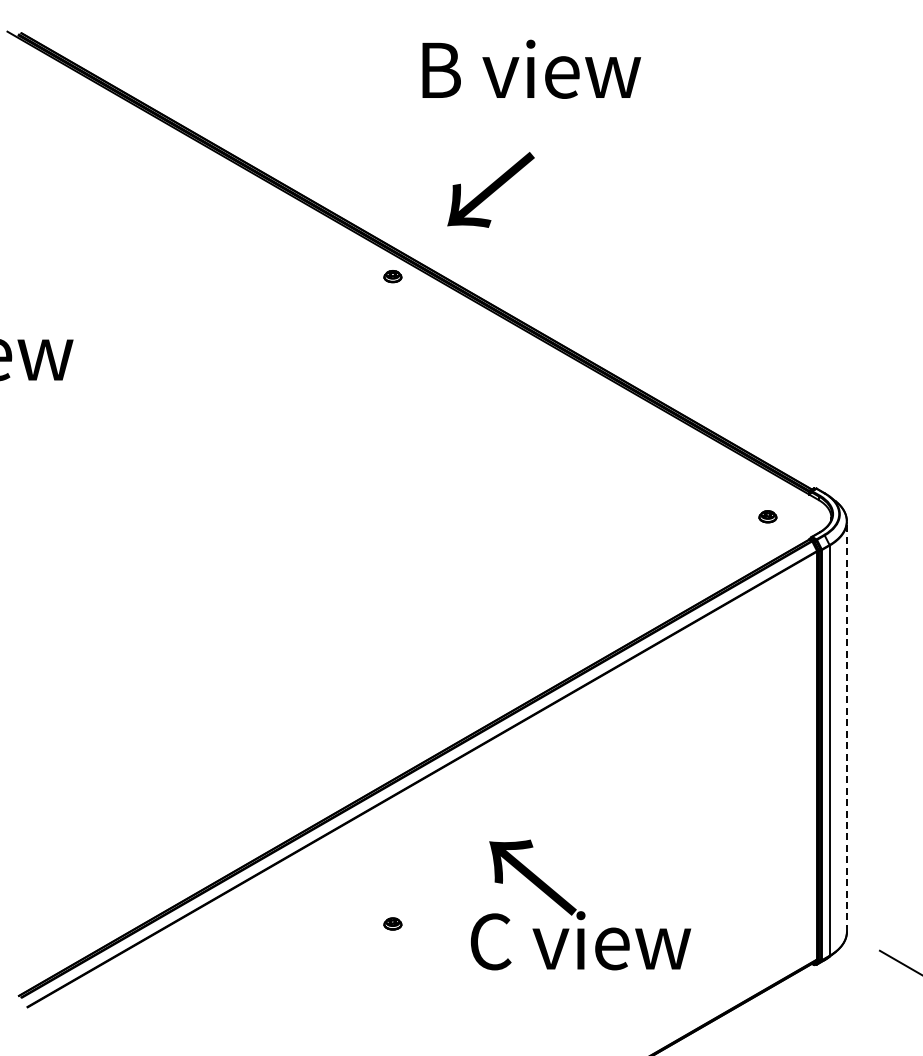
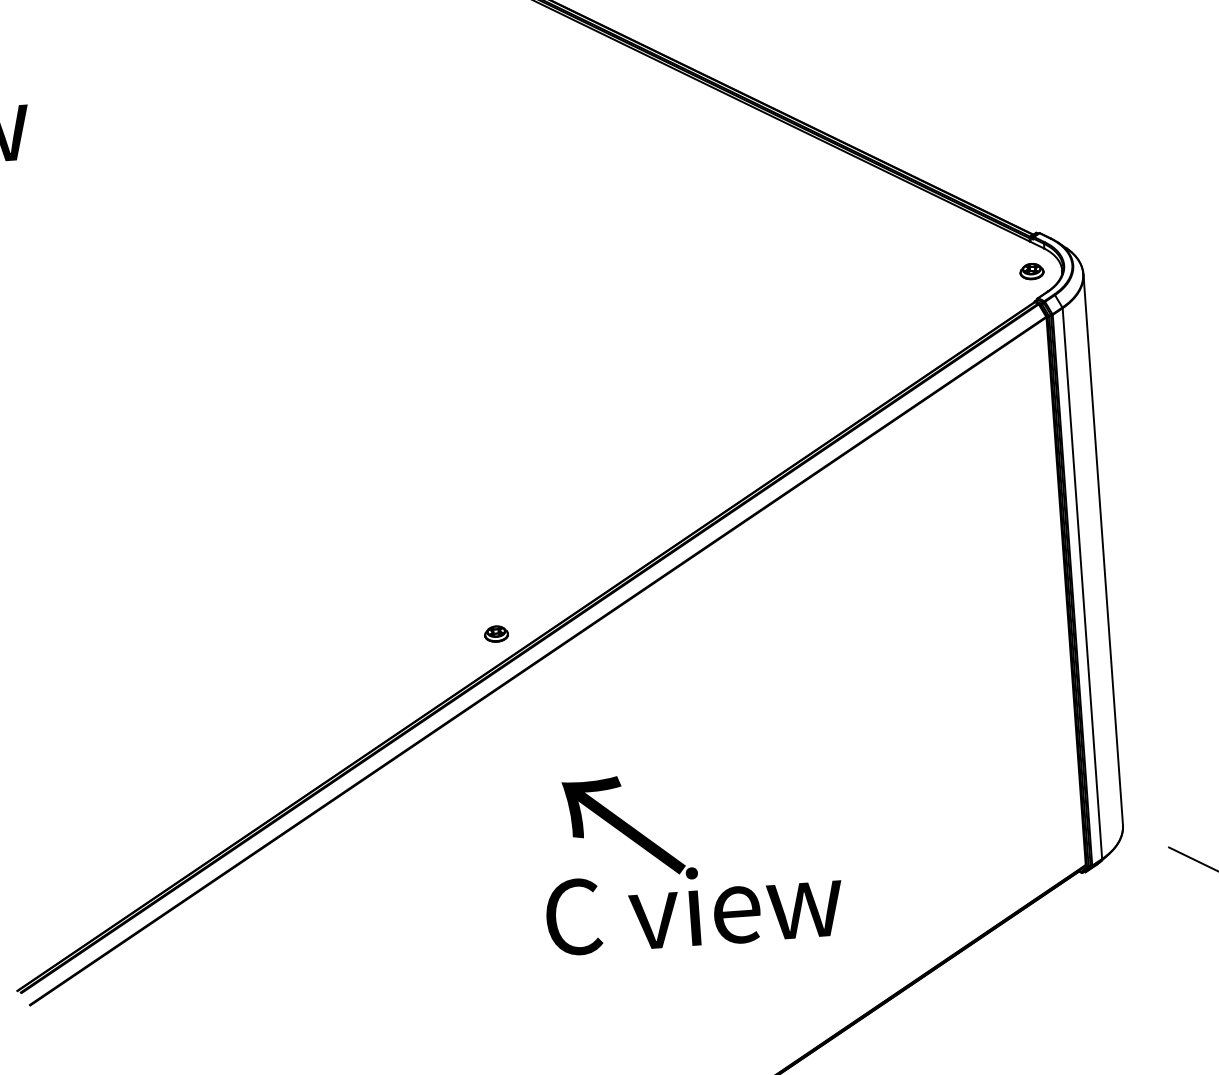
part: (767, 516) -> (1031, 271), moved
line: (846, 726) -> (1102, 549), dashed -> solid
text: (580, 904) -> (690, 858), moved
part: (392, 923) -> (495, 633), moved

